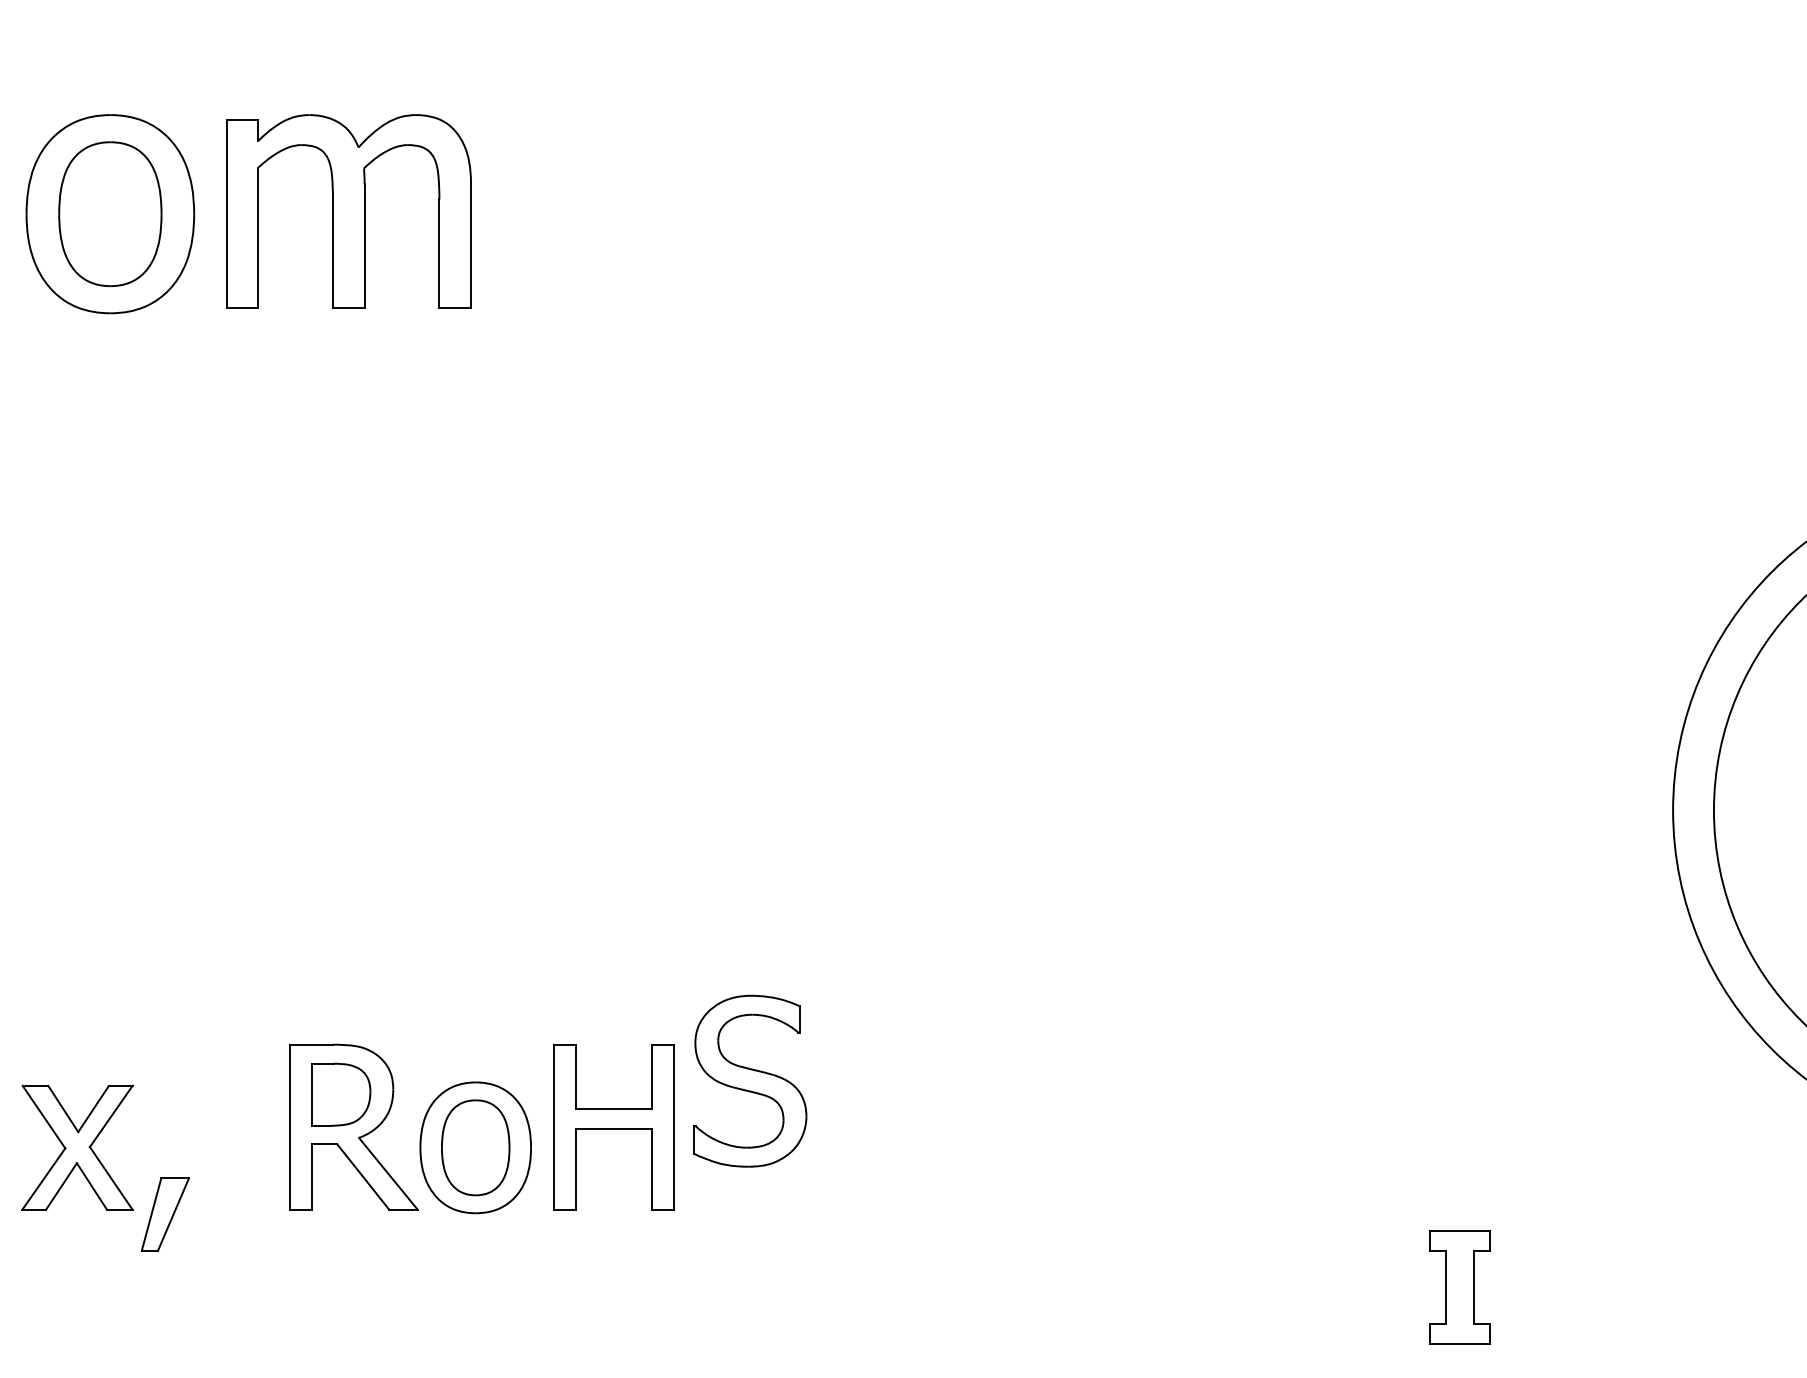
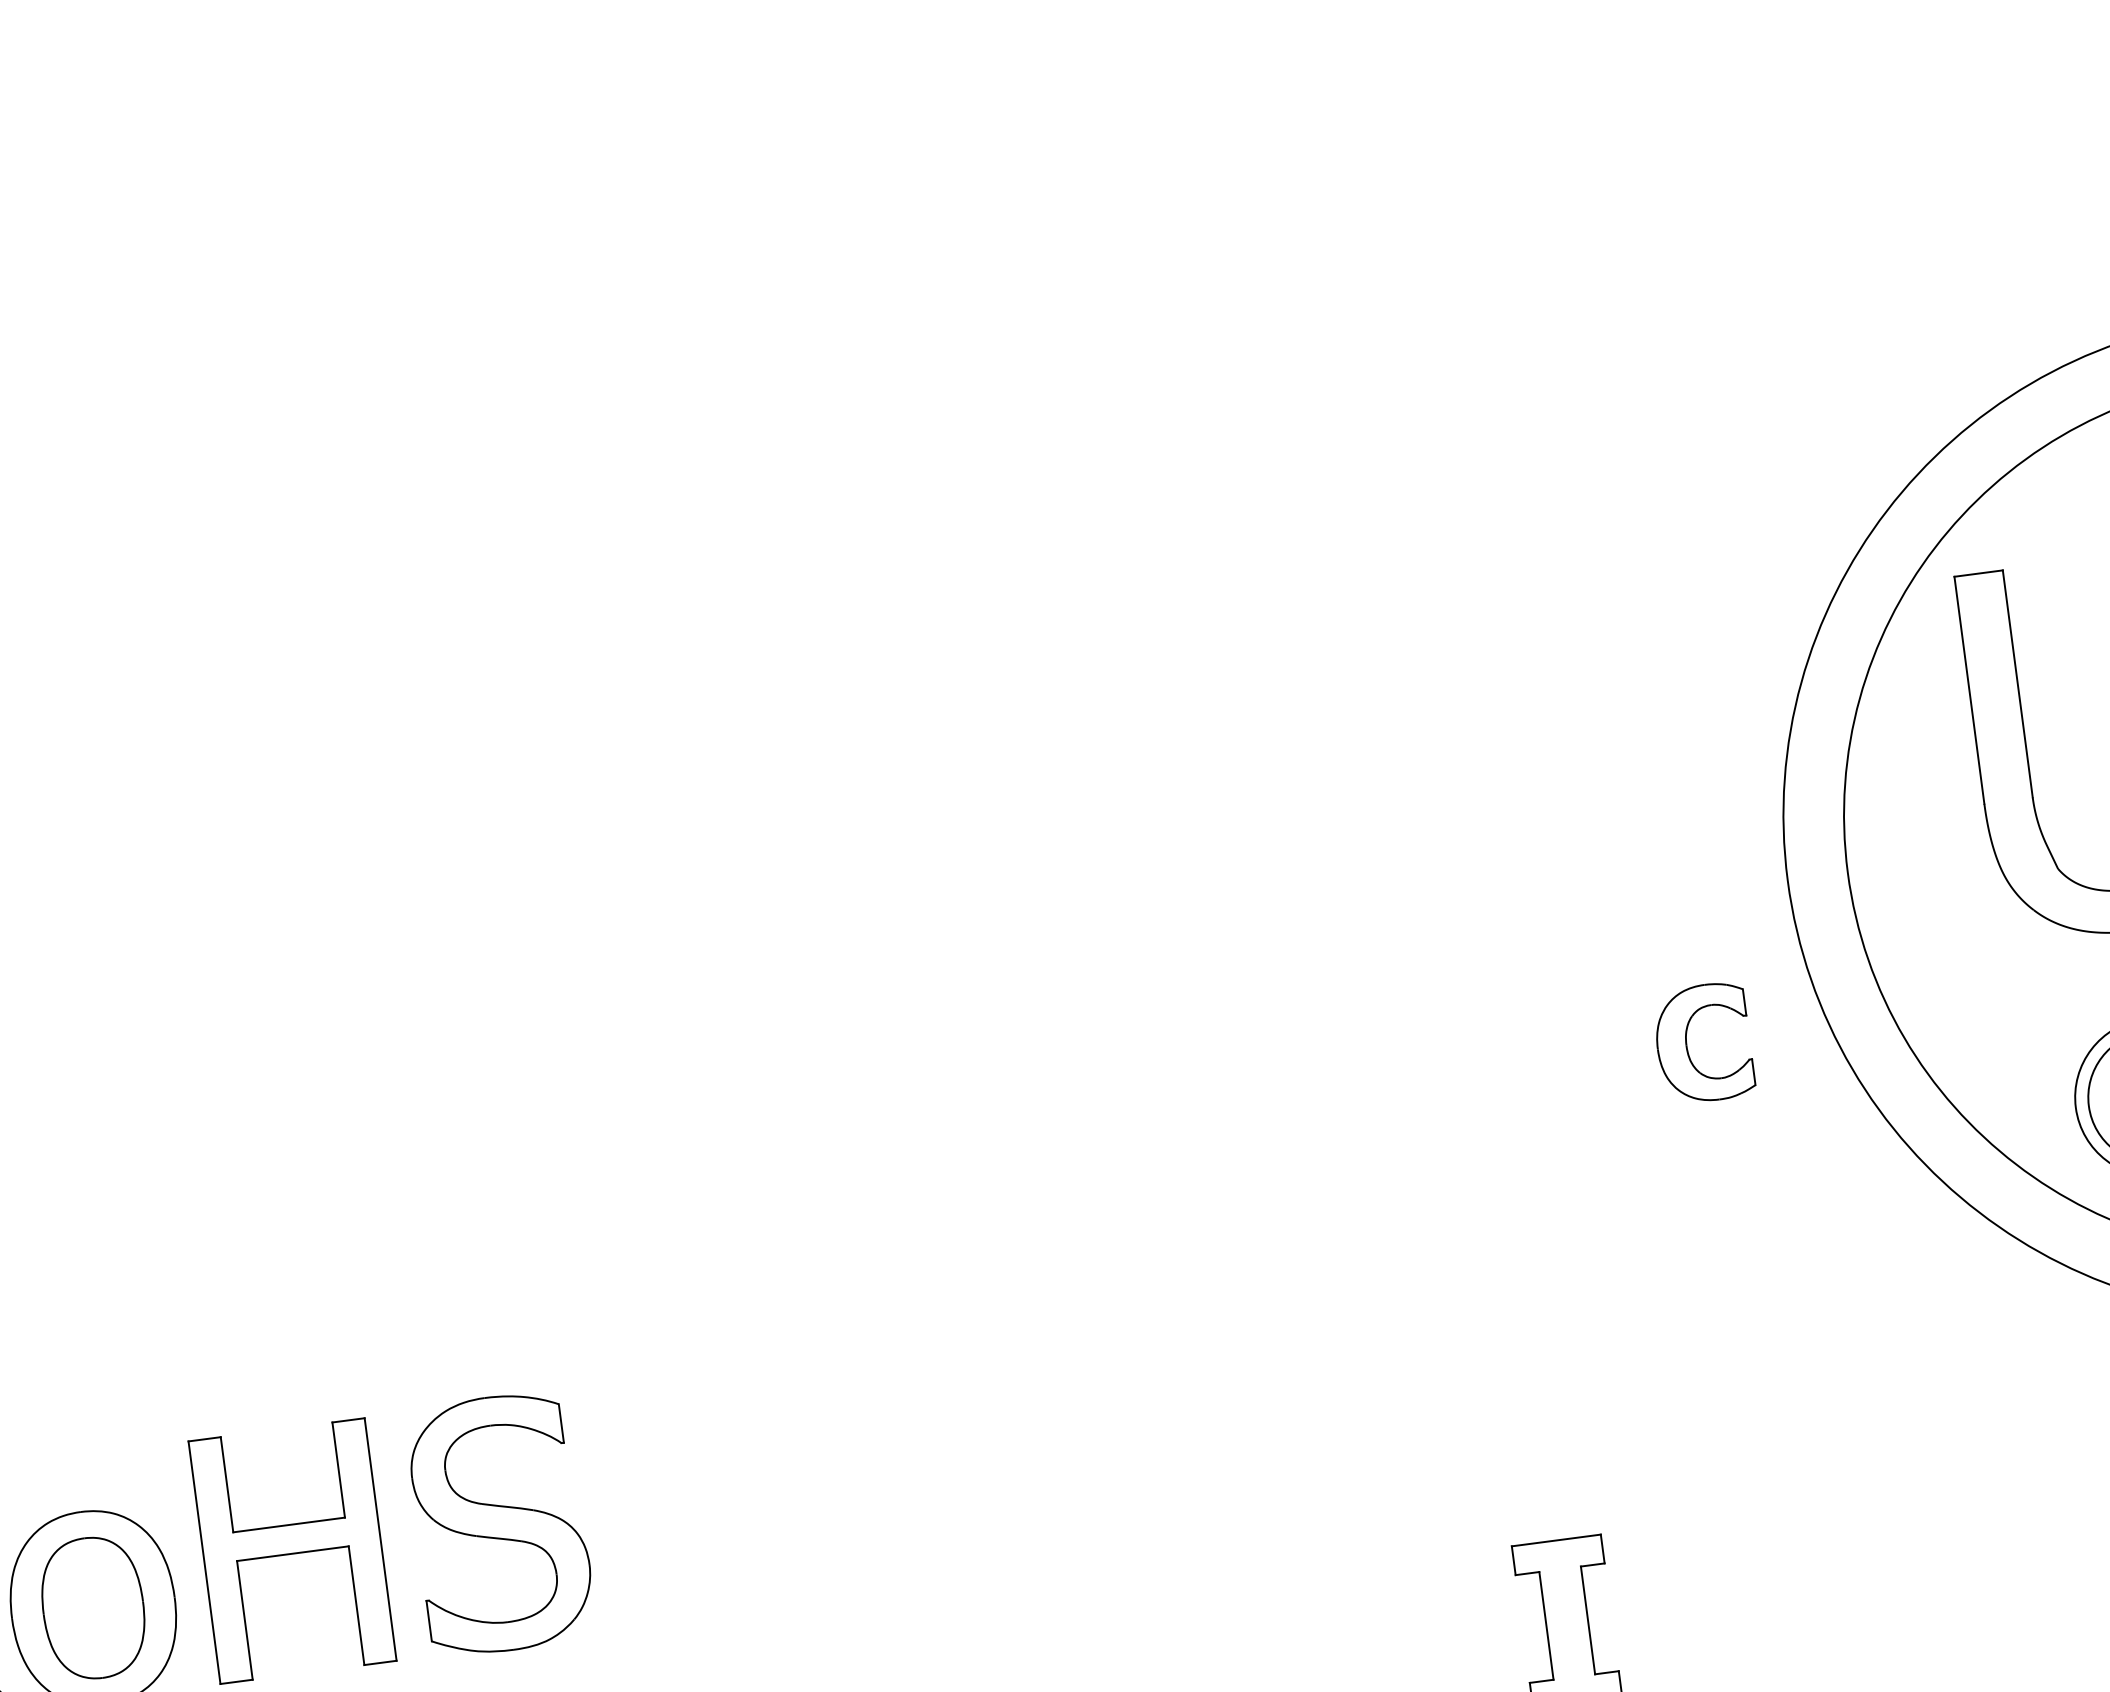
part: (1591, 911) -> (1687, 1044), added
part: (750, 1080) -> (500, 1522), moved

